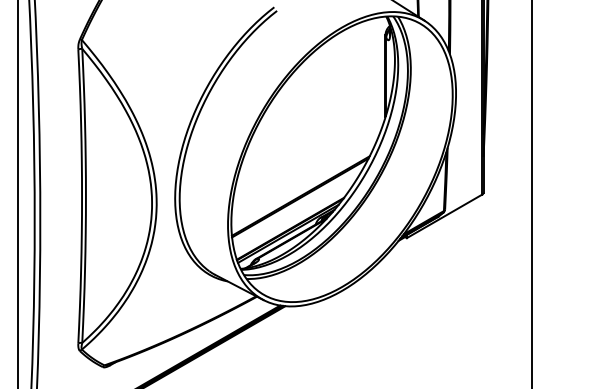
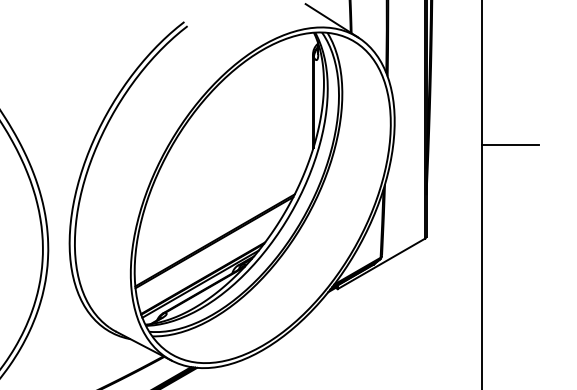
line: (556, 113) -> (510, 144), added

